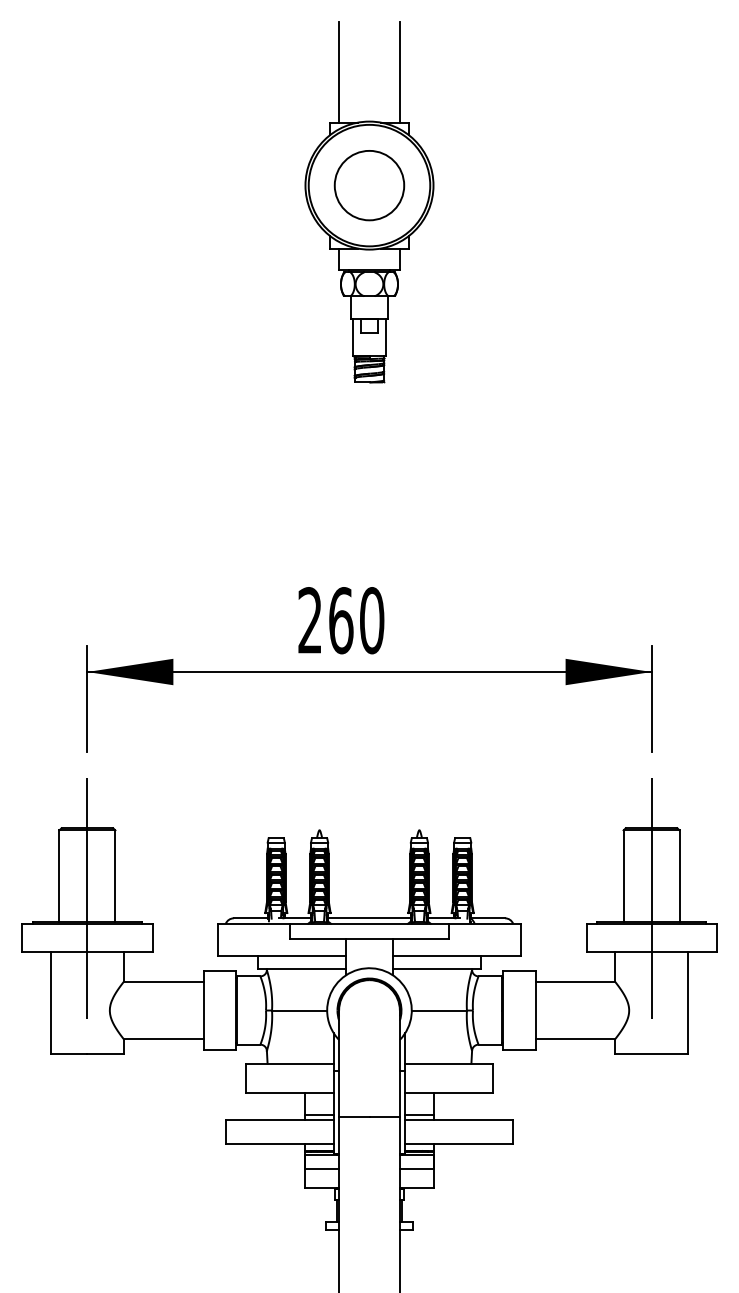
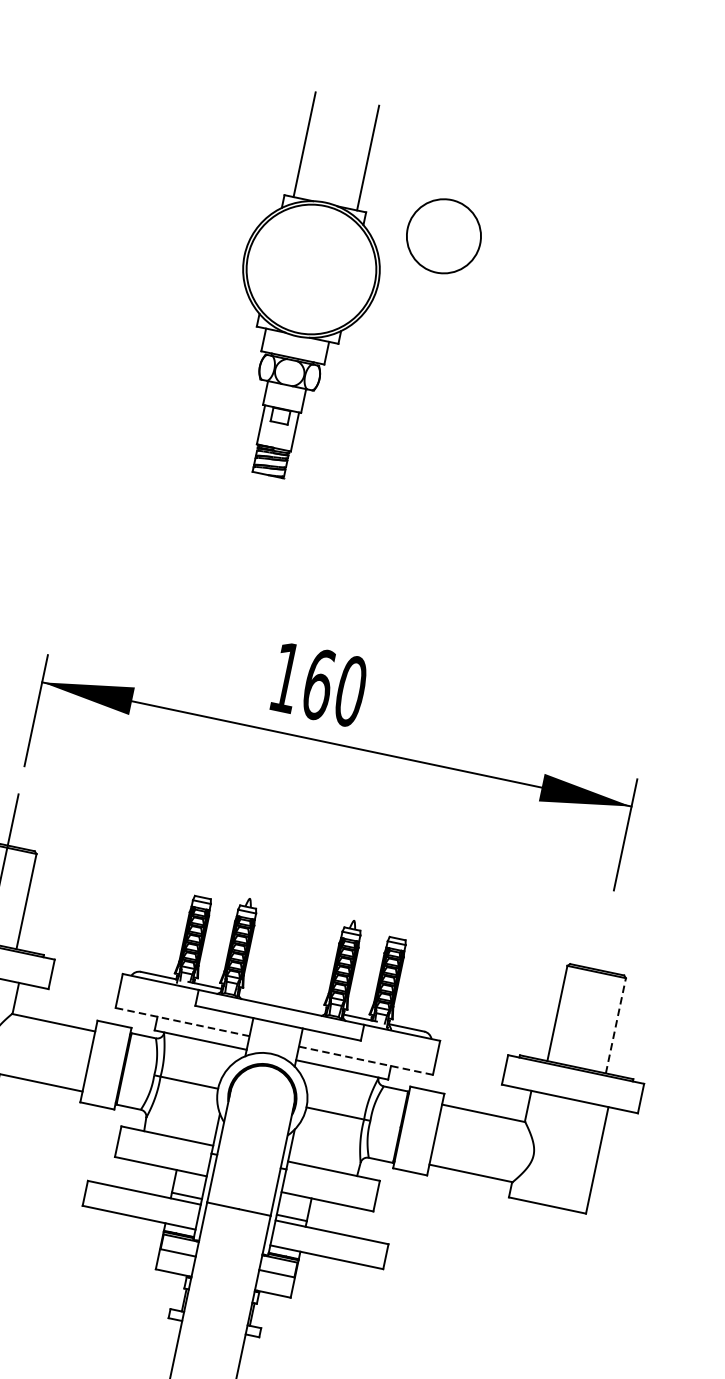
part: (369, 202) -> (307, 287), moved
text: (309, 620) -> (285, 677), 260 -> 160
line: (679, 875) -> (615, 1025), solid -> dashed
line: (651, 898) -> (581, 1043), removed
line: (369, 918) -> (282, 1001), removed
line: (281, 956) -> (182, 1022), solid -> dashed
line: (456, 956) -> (365, 1060), solid -> dashed

